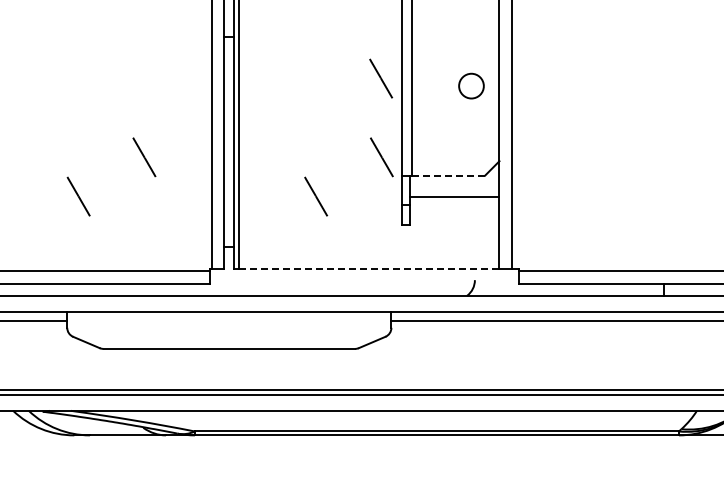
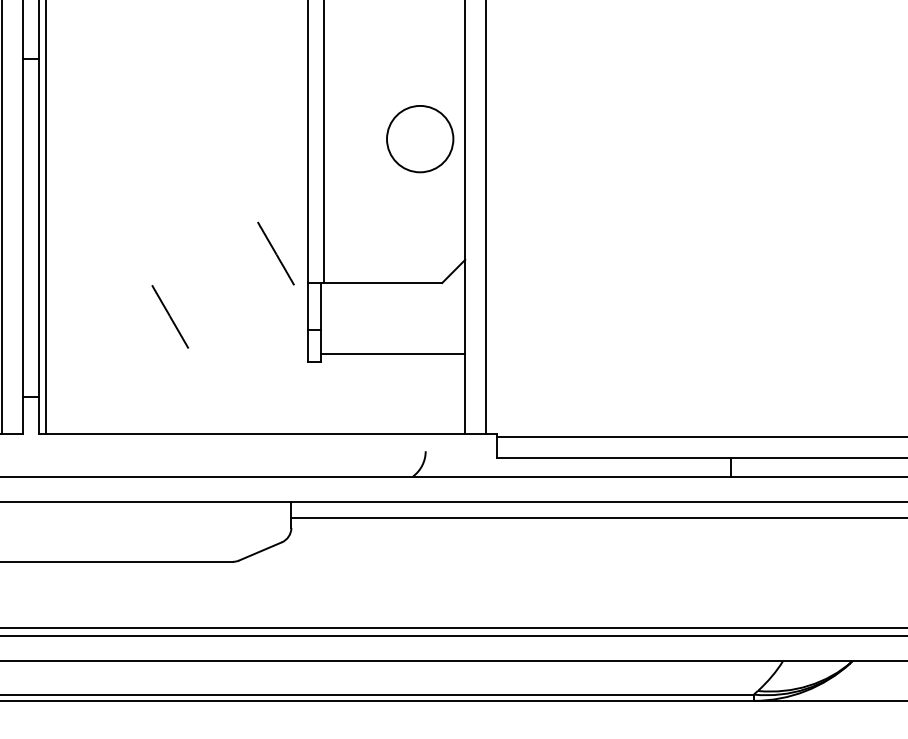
line: (381, 78) -> (275, 126), removed
circle: (471, 85) -> (420, 138), size x1.67
line: (448, 175) -> (383, 282), dashed -> solid
line: (454, 196) -> (392, 353), moved
line: (369, 269) -> (256, 434), dashed -> solid

